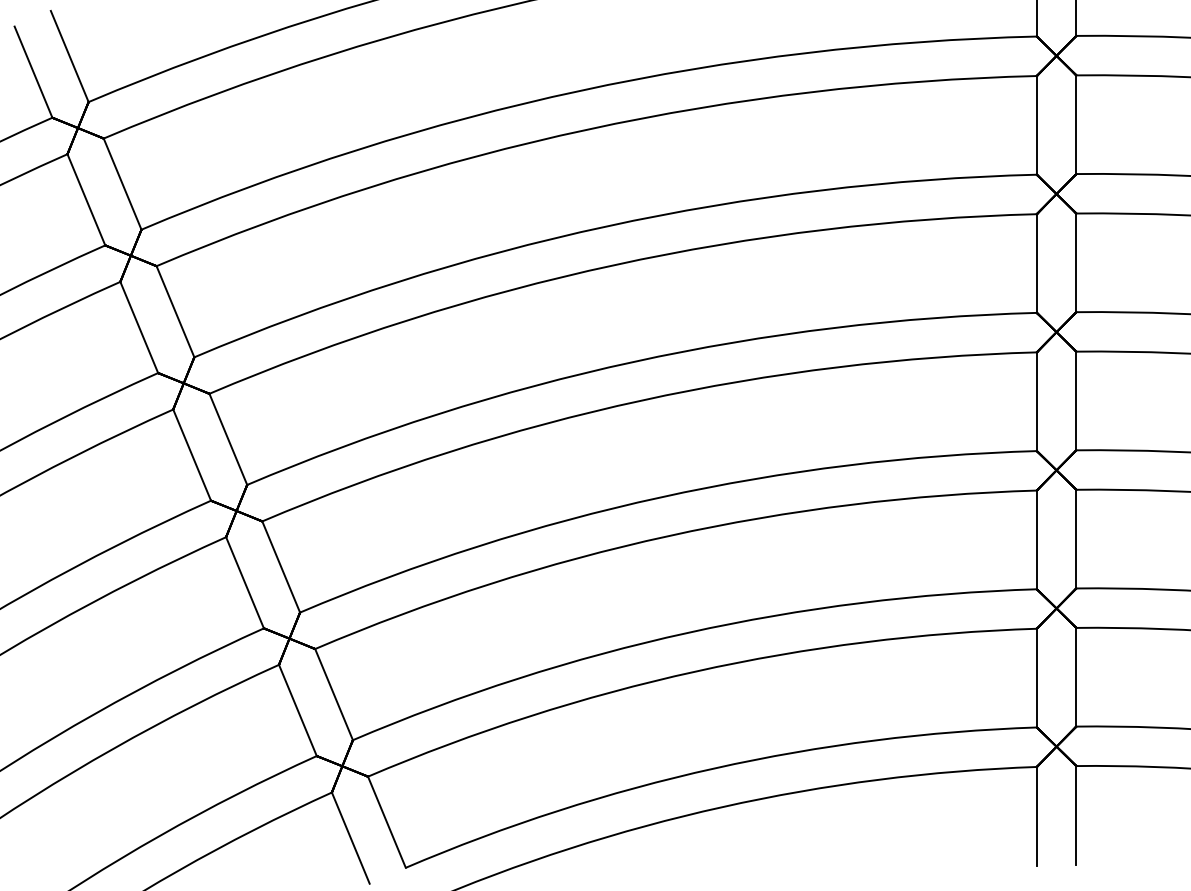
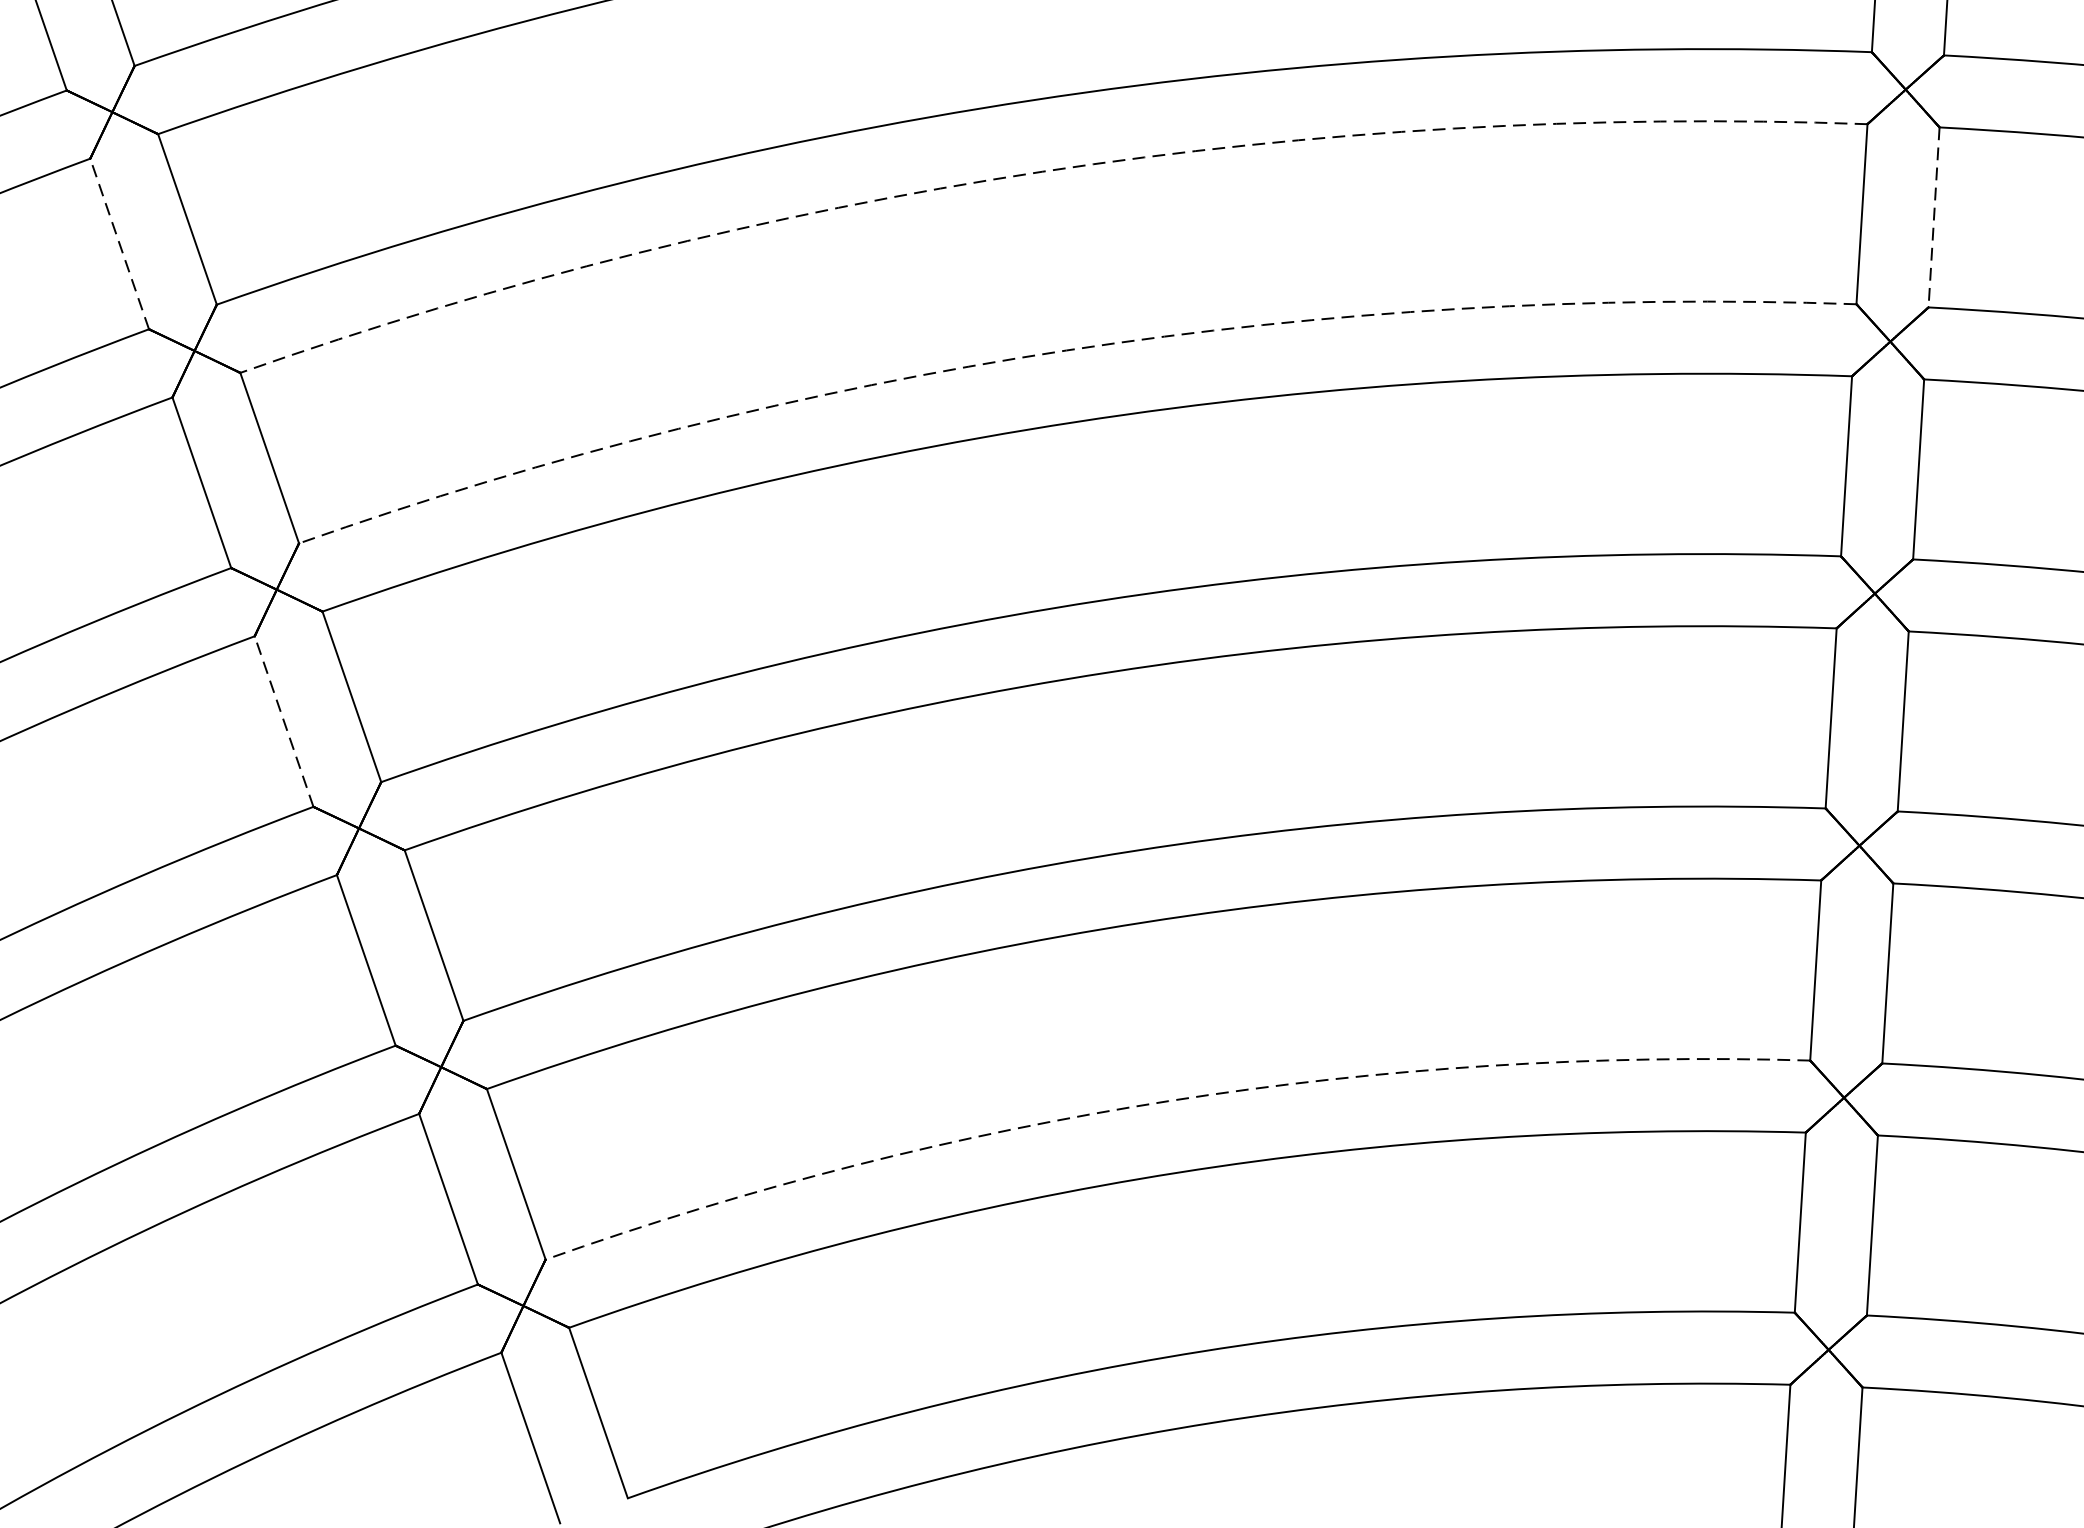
line: (1076, 125) -> (1934, 218), solid -> dashed
arc: (587, 129) -> (1041, 171), solid -> dashed
line: (86, 199) -> (119, 243), solid -> dashed
arc: (607, 226) -> (1067, 350), solid -> dashed
line: (191, 454) -> (282, 720), solid -> dashed
arc: (687, 632) -> (1168, 1100), solid -> dashed

